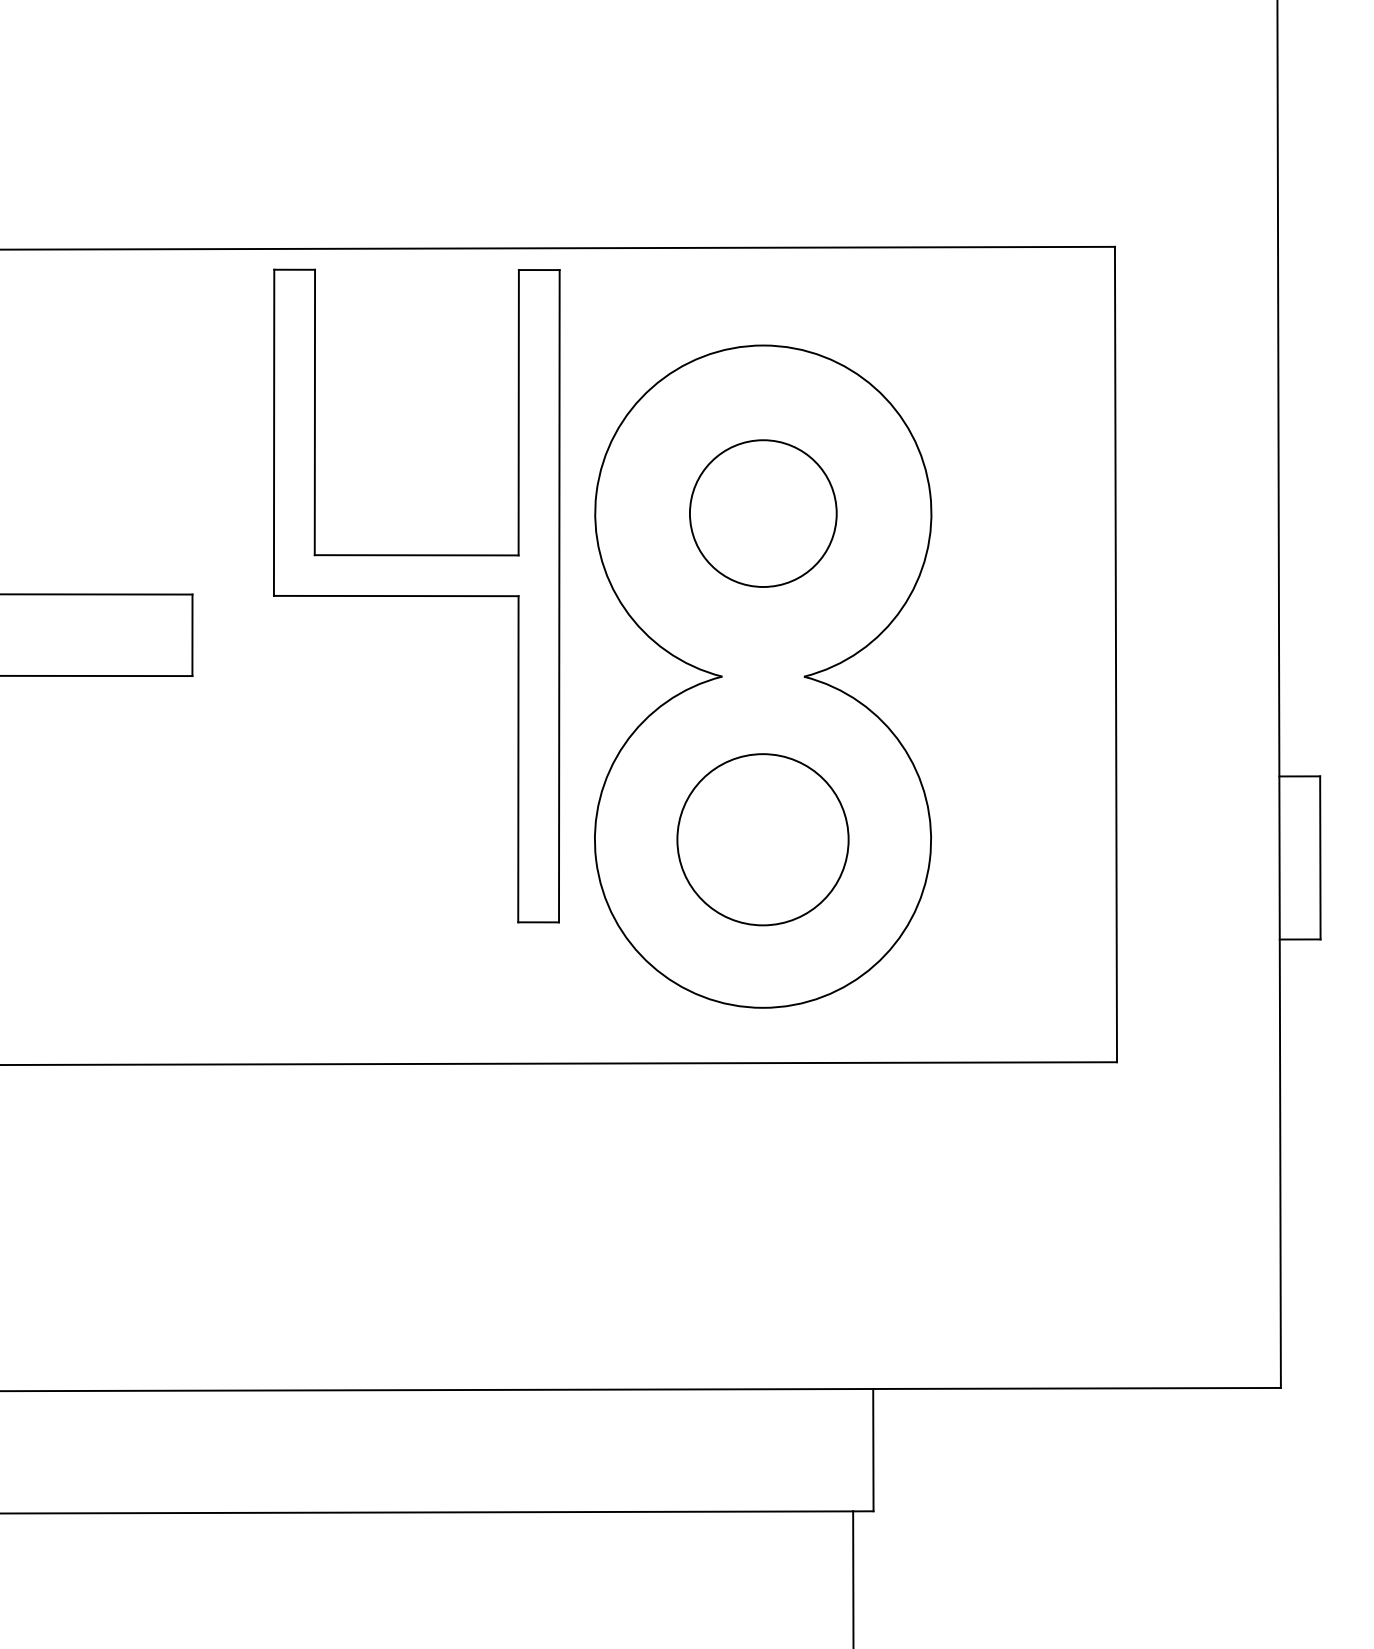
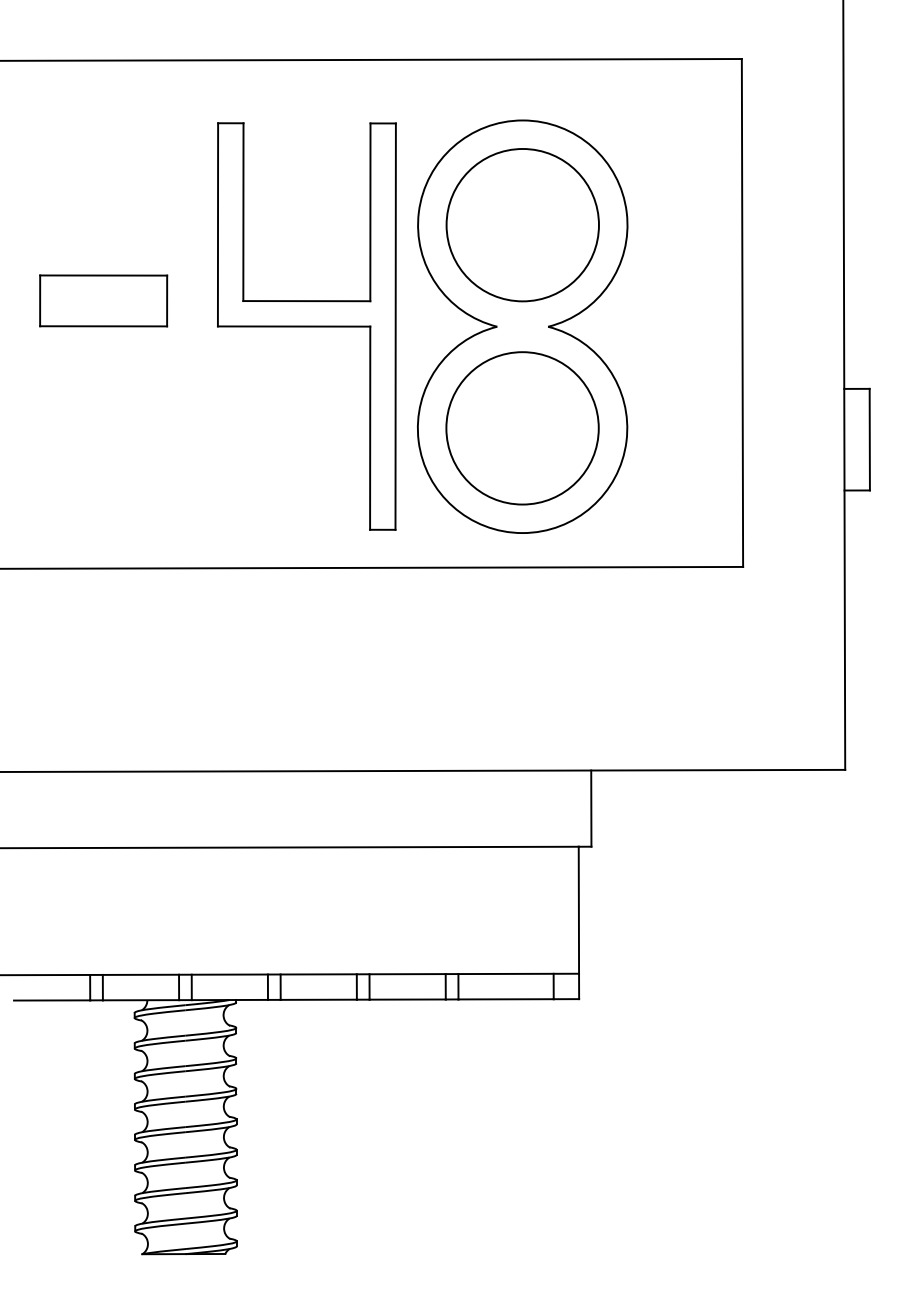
circle: (762, 512) -> (522, 224), size x1.67
part: (416, 595) -> (306, 326), moved
circle: (762, 839) -> (522, 428), size x1.43

